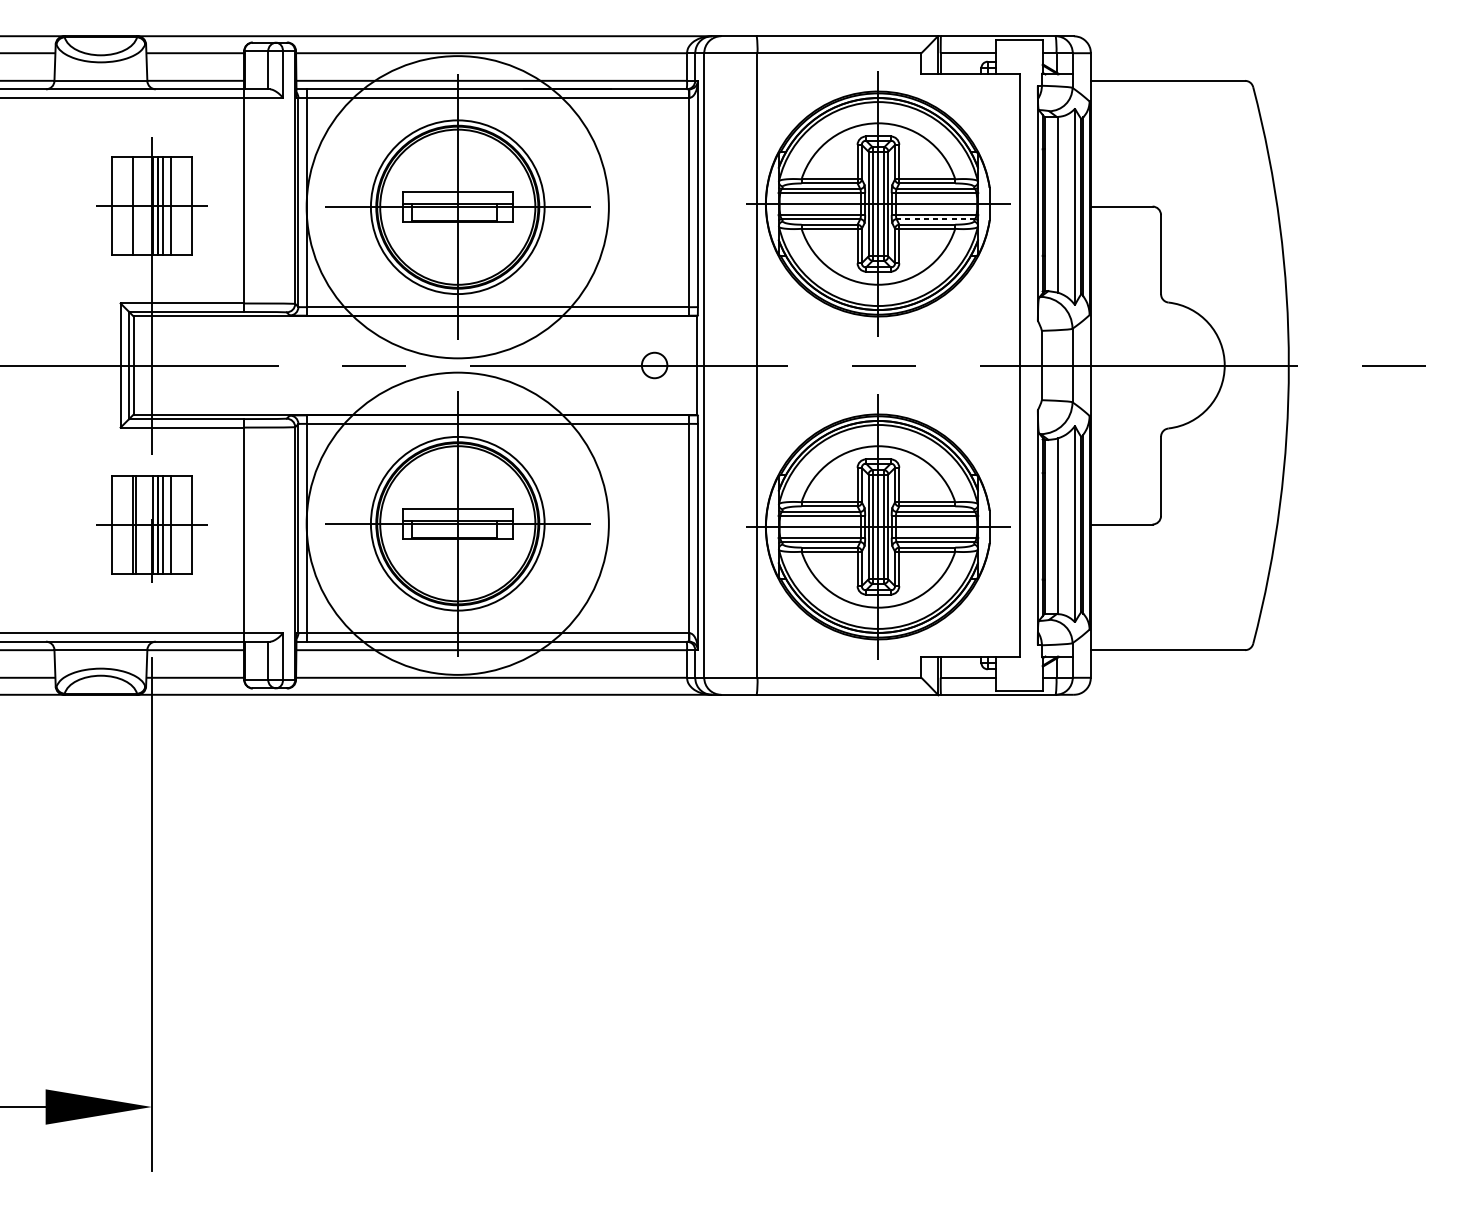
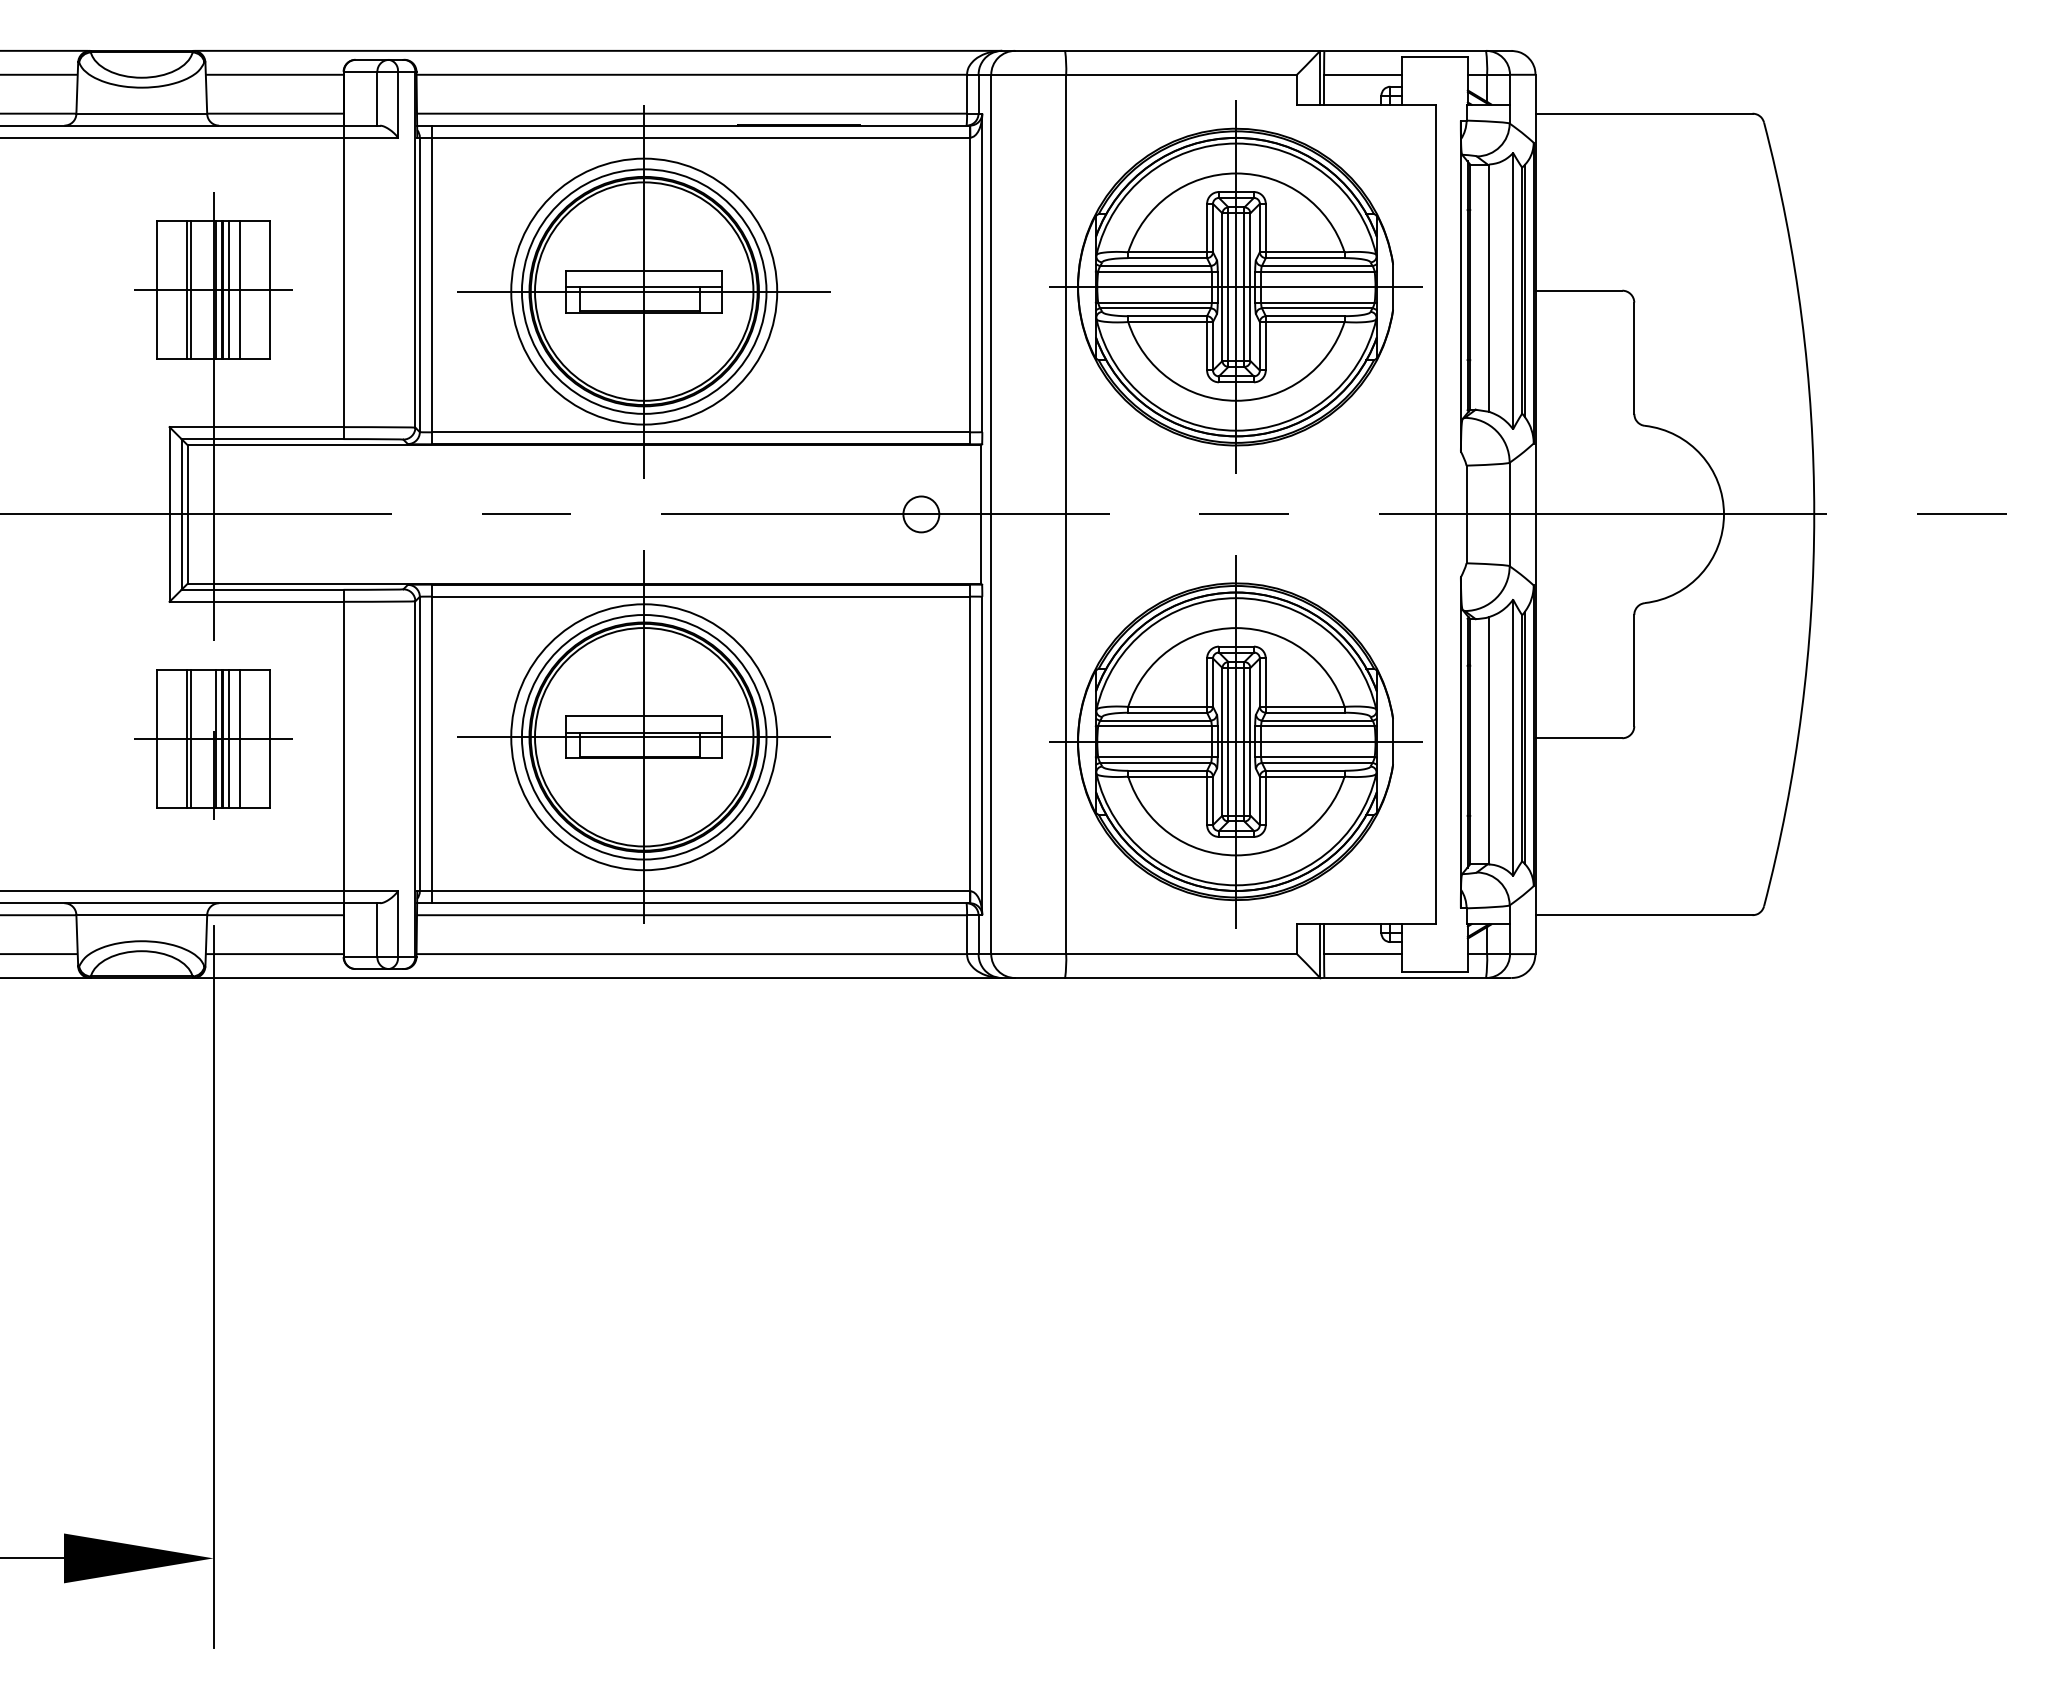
line: (136, 205) -> (191, 289), added
circle: (457, 207) -> (644, 291), size x0.62
line: (935, 219) -> (1316, 308), dashed -> solid
circle: (457, 523) -> (644, 737), size x0.62

